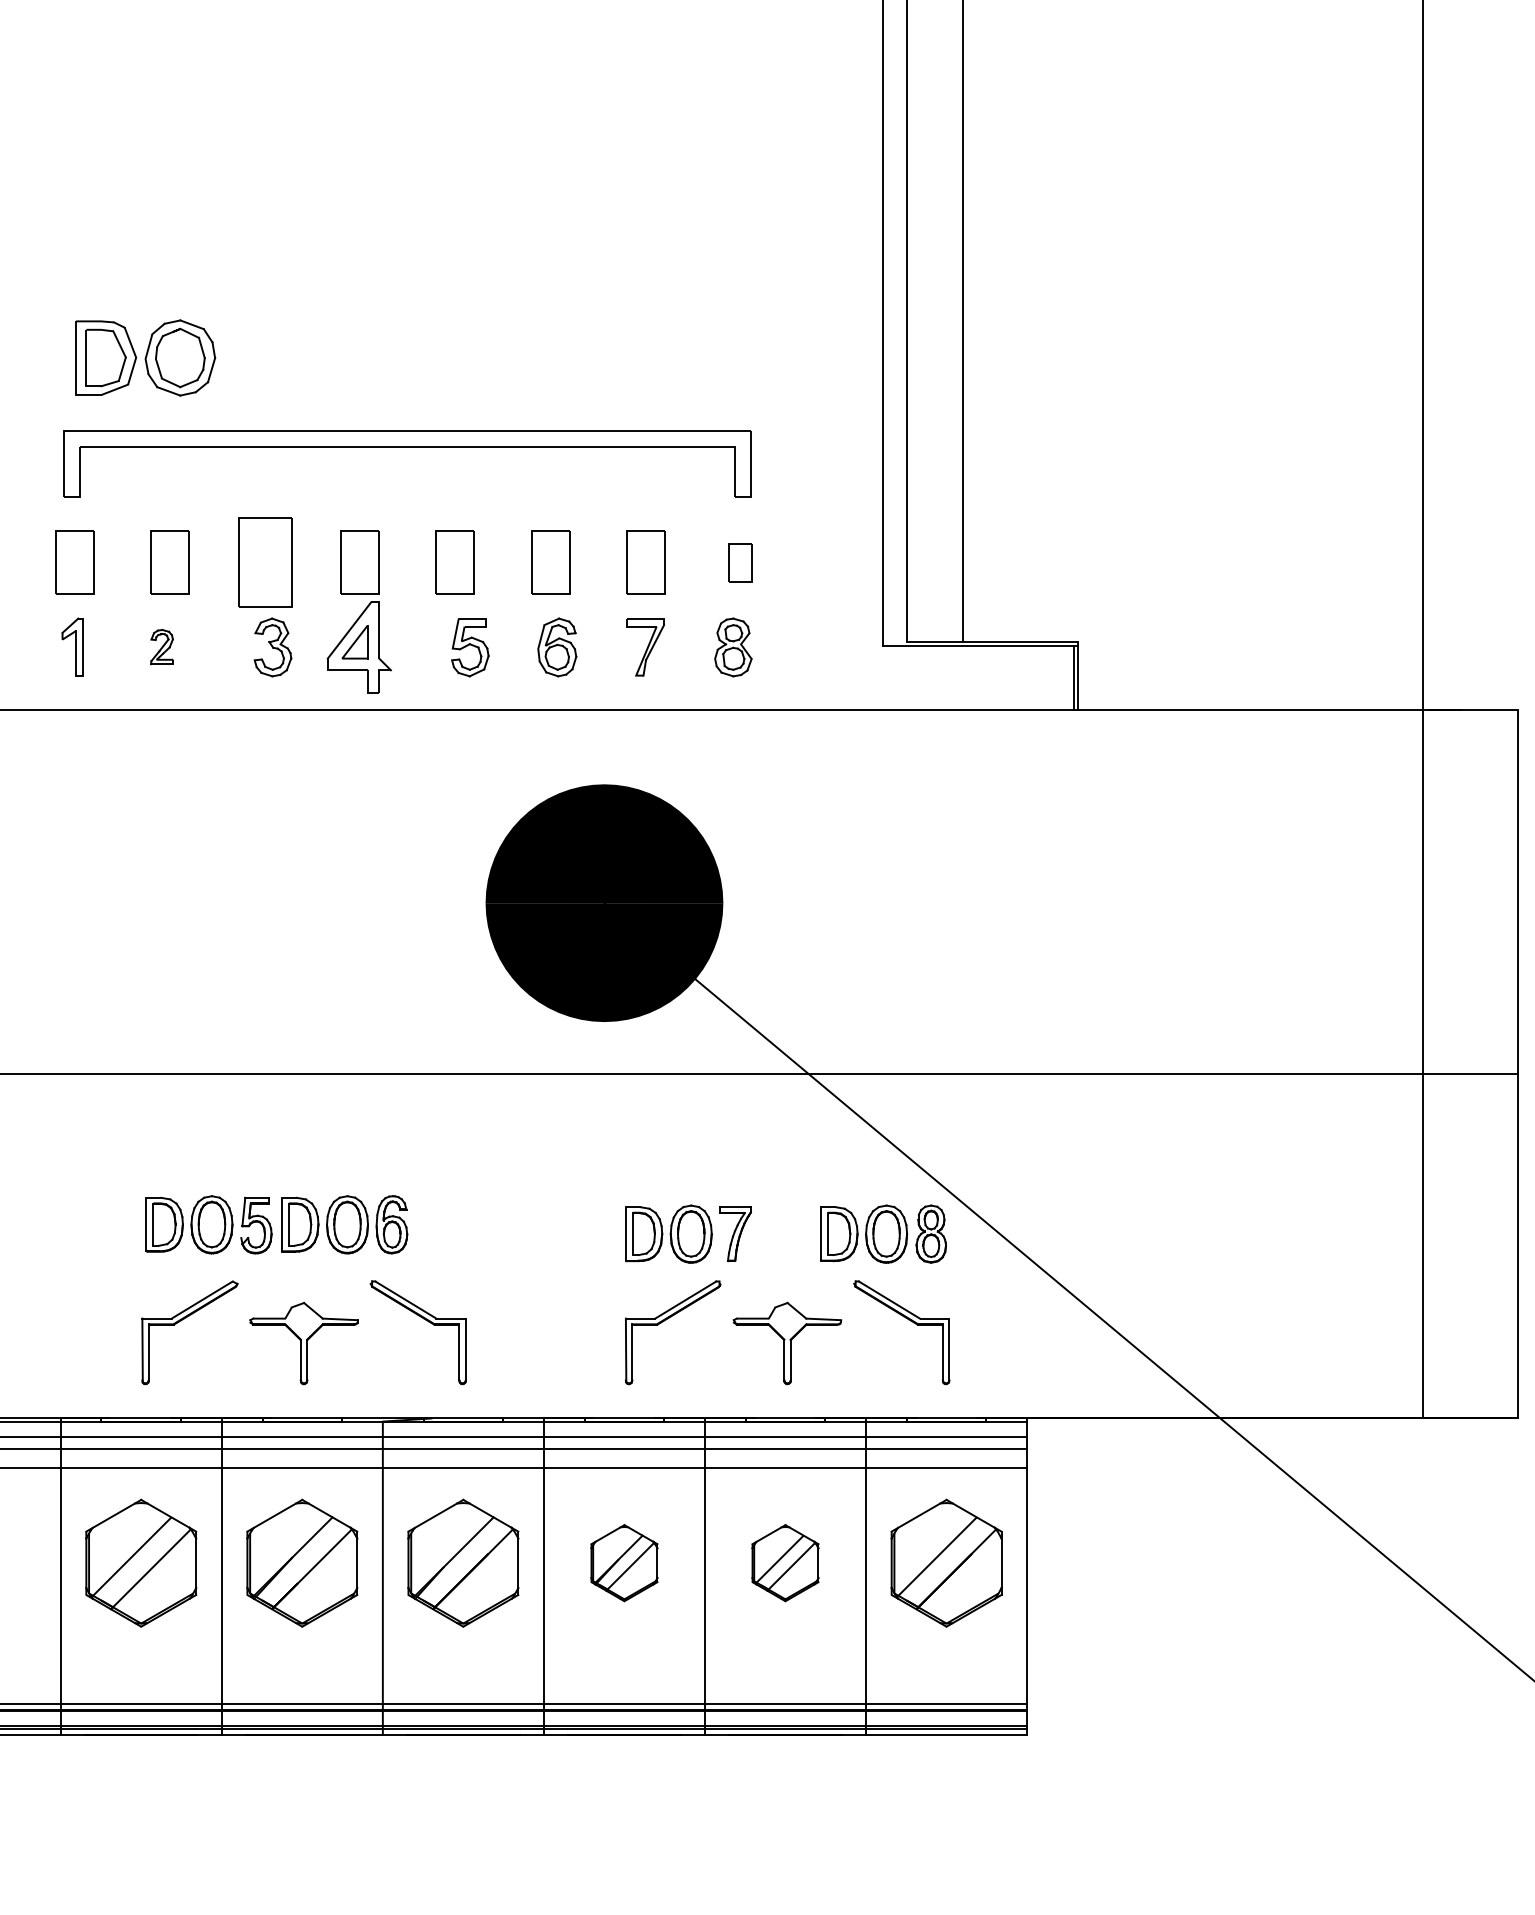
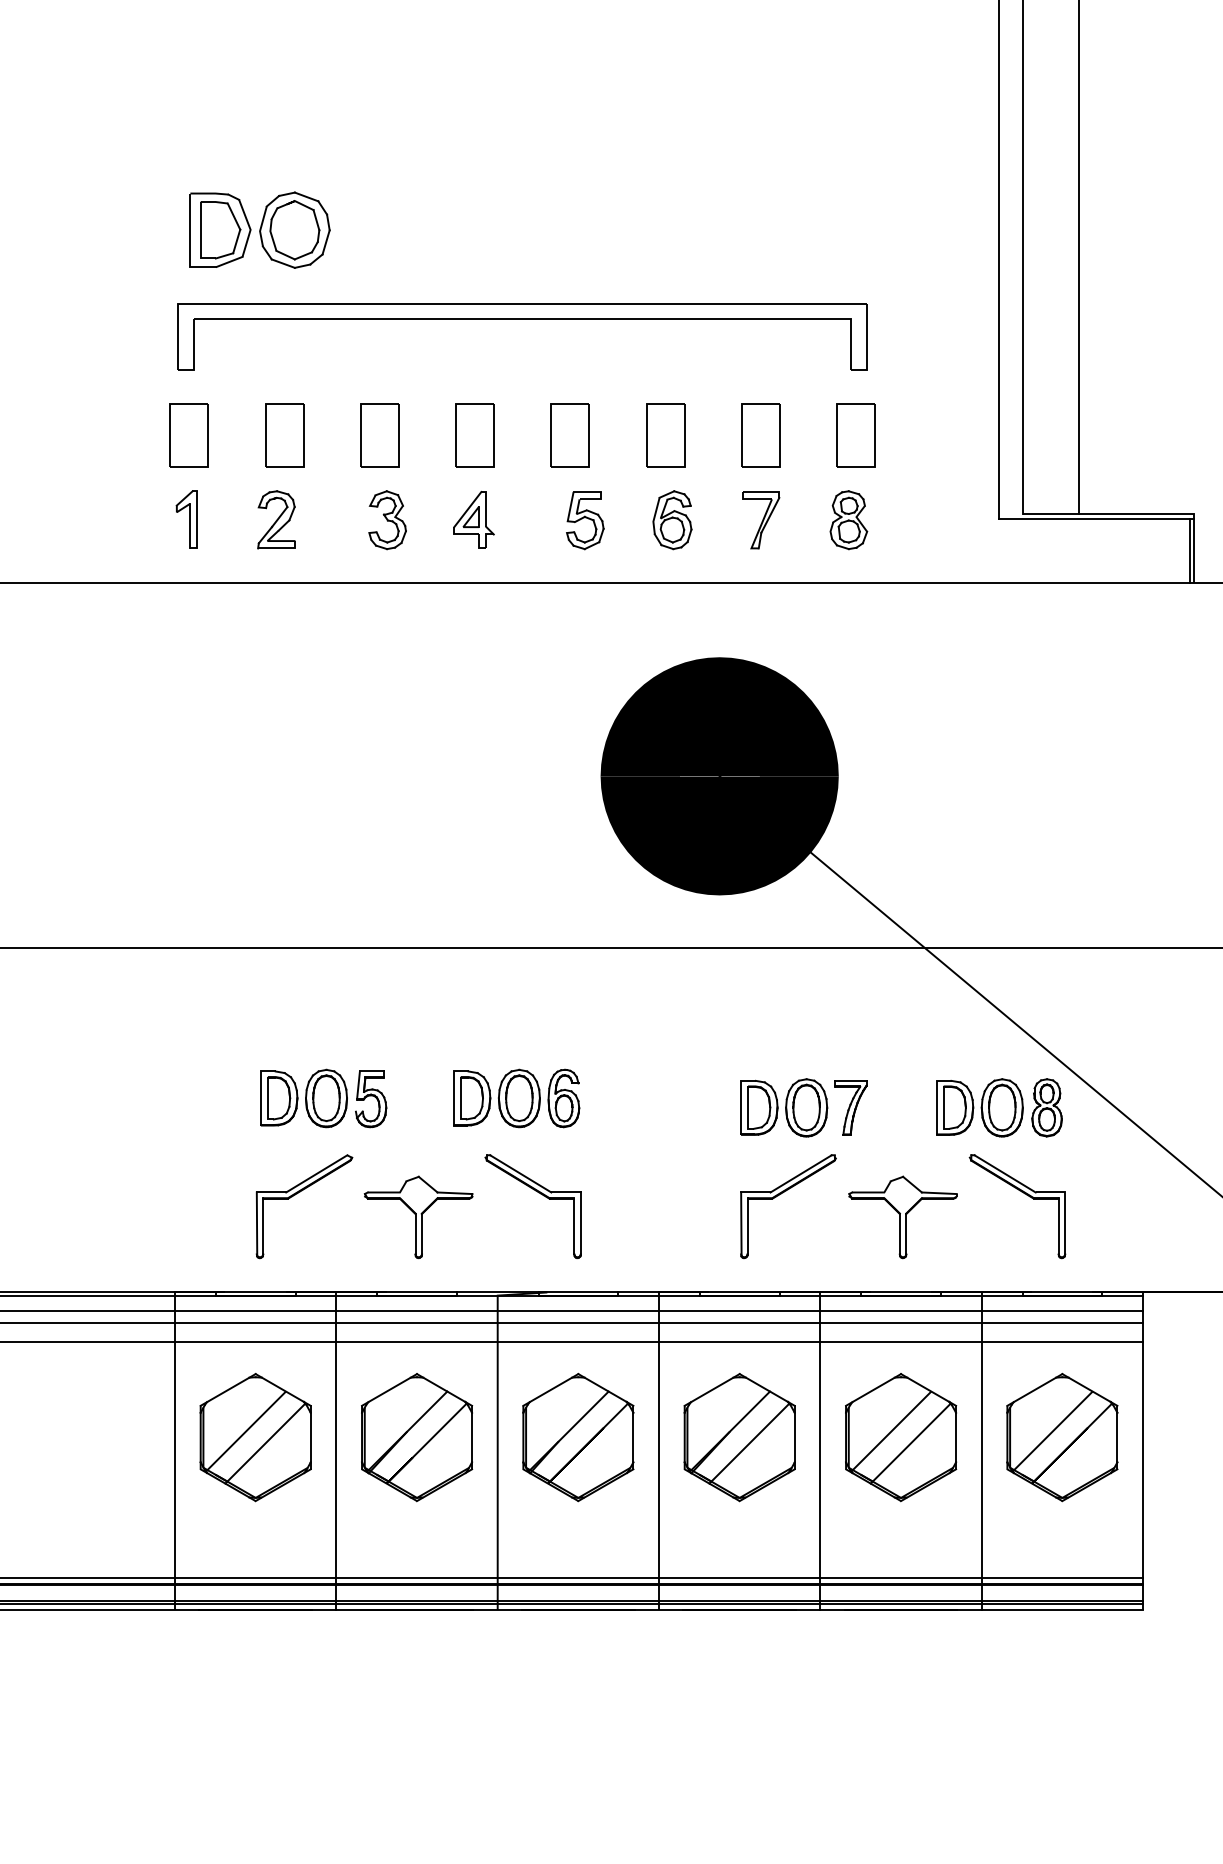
part: (264, 562) -> (379, 435), size x0.71
part: (740, 562) -> (855, 435), size x1.67
part: (161, 646) -> (275, 519), size x1.67
part: (358, 647) -> (473, 520), size x0.62
part: (344, 1224) -> (516, 1098), moved
part: (624, 1562) -> (739, 1436), size x1.67
part: (785, 1562) -> (901, 1436), size x1.67

